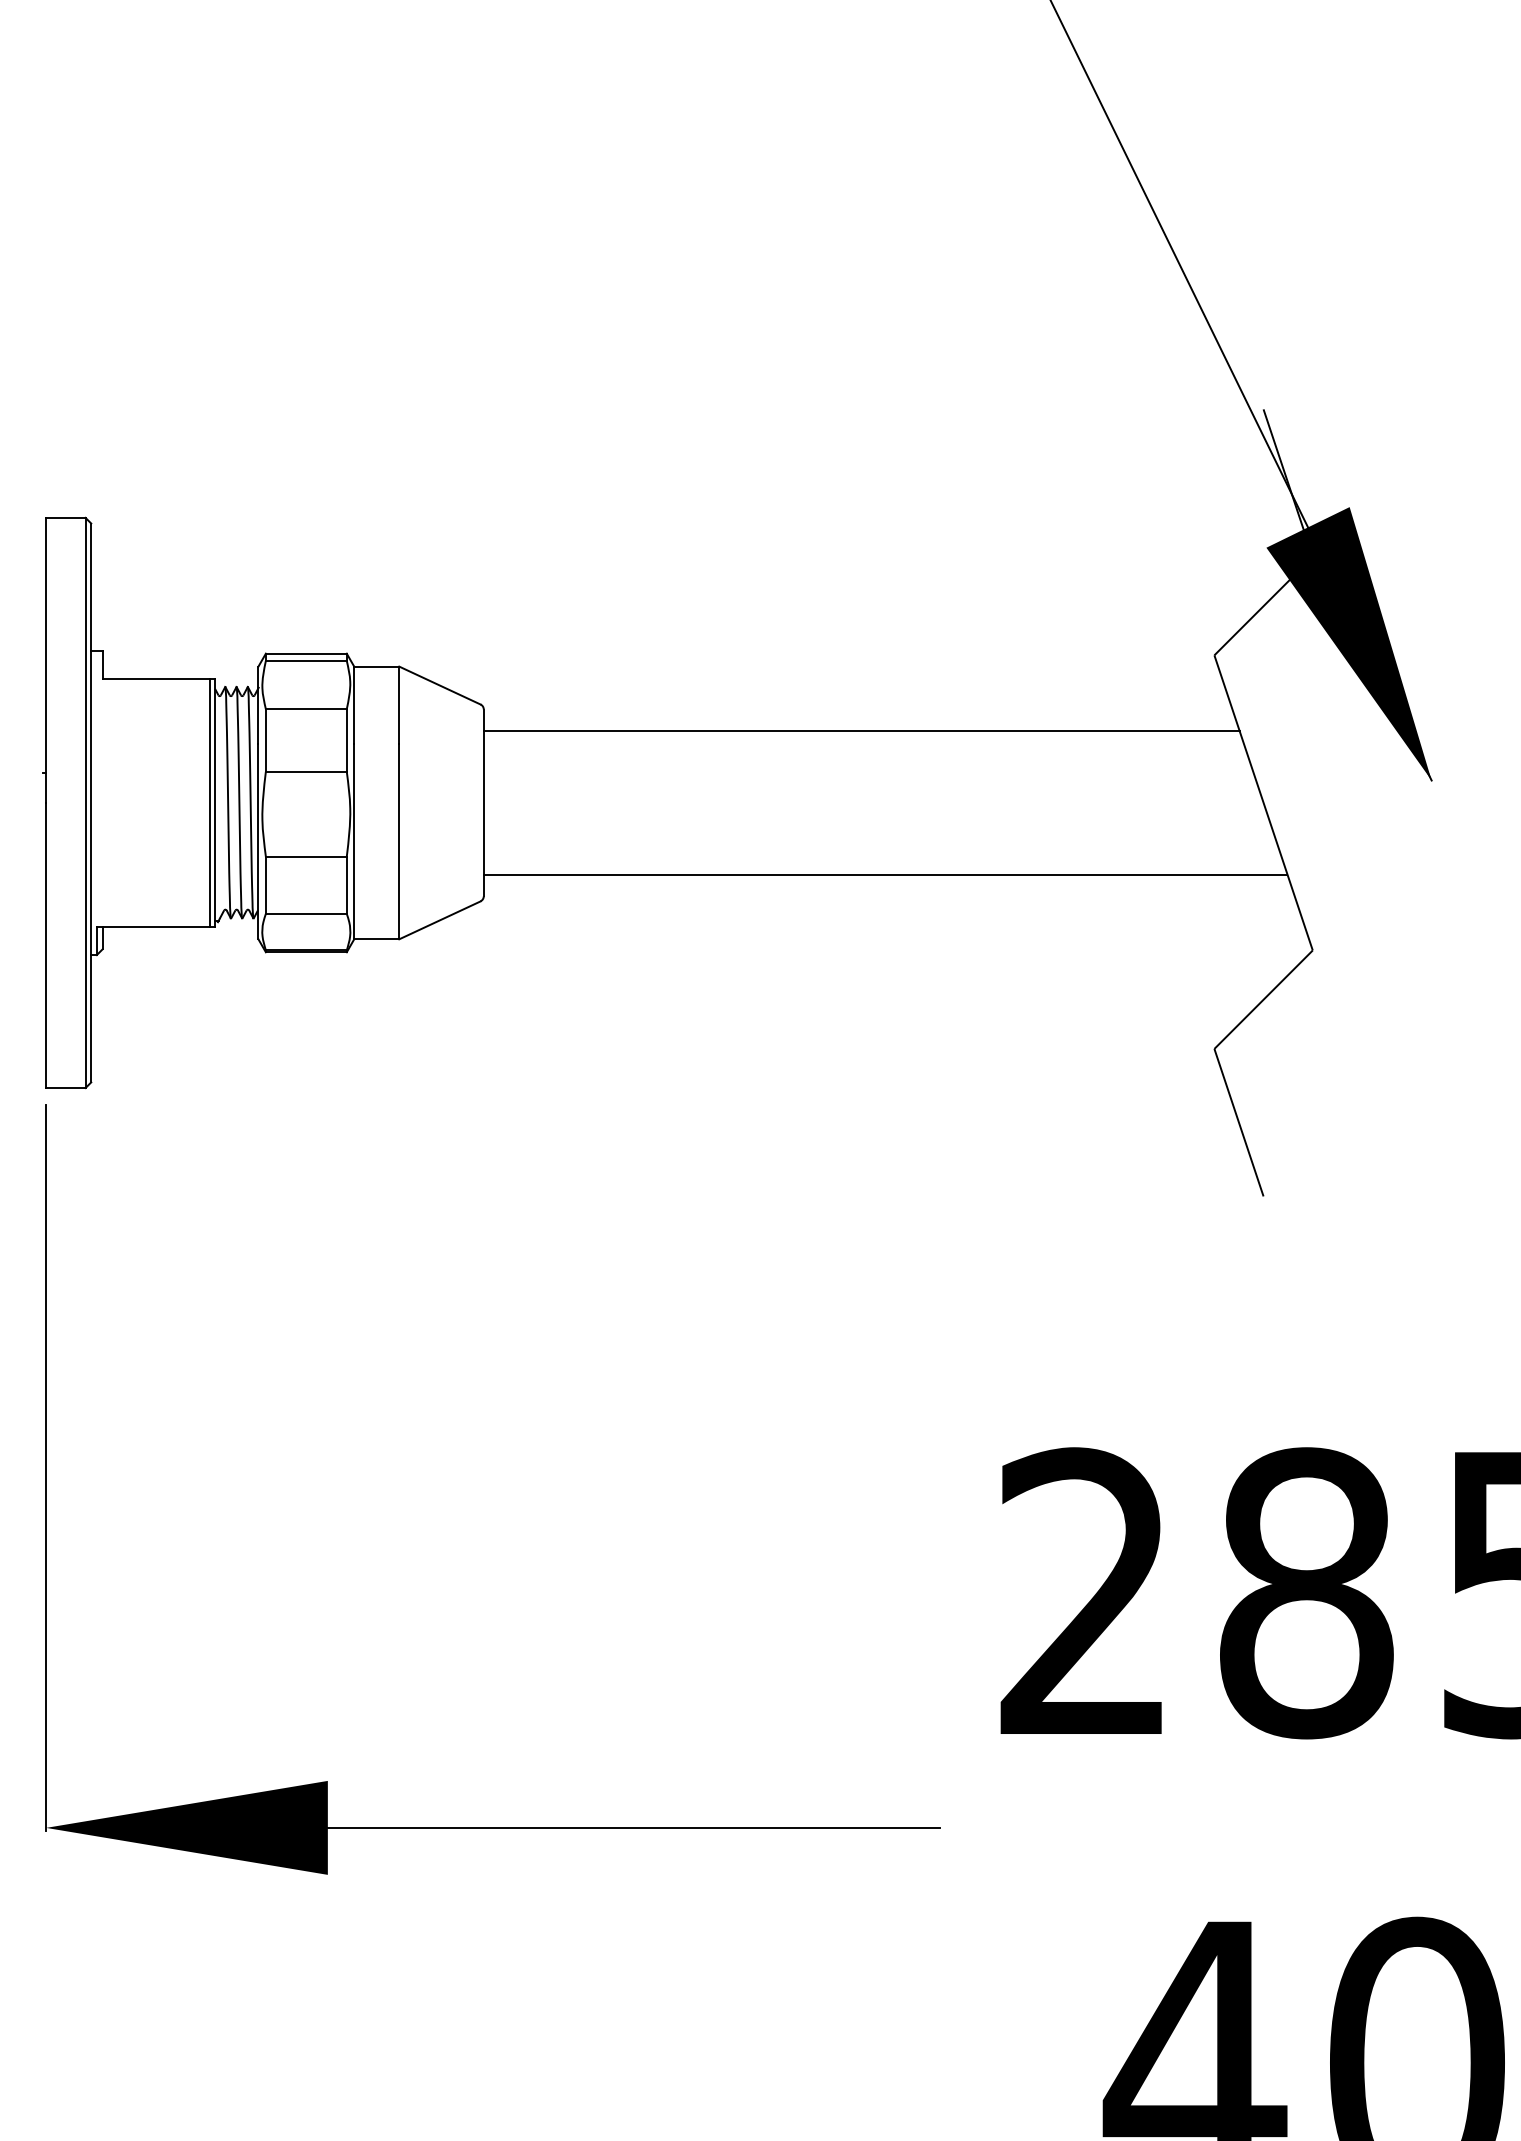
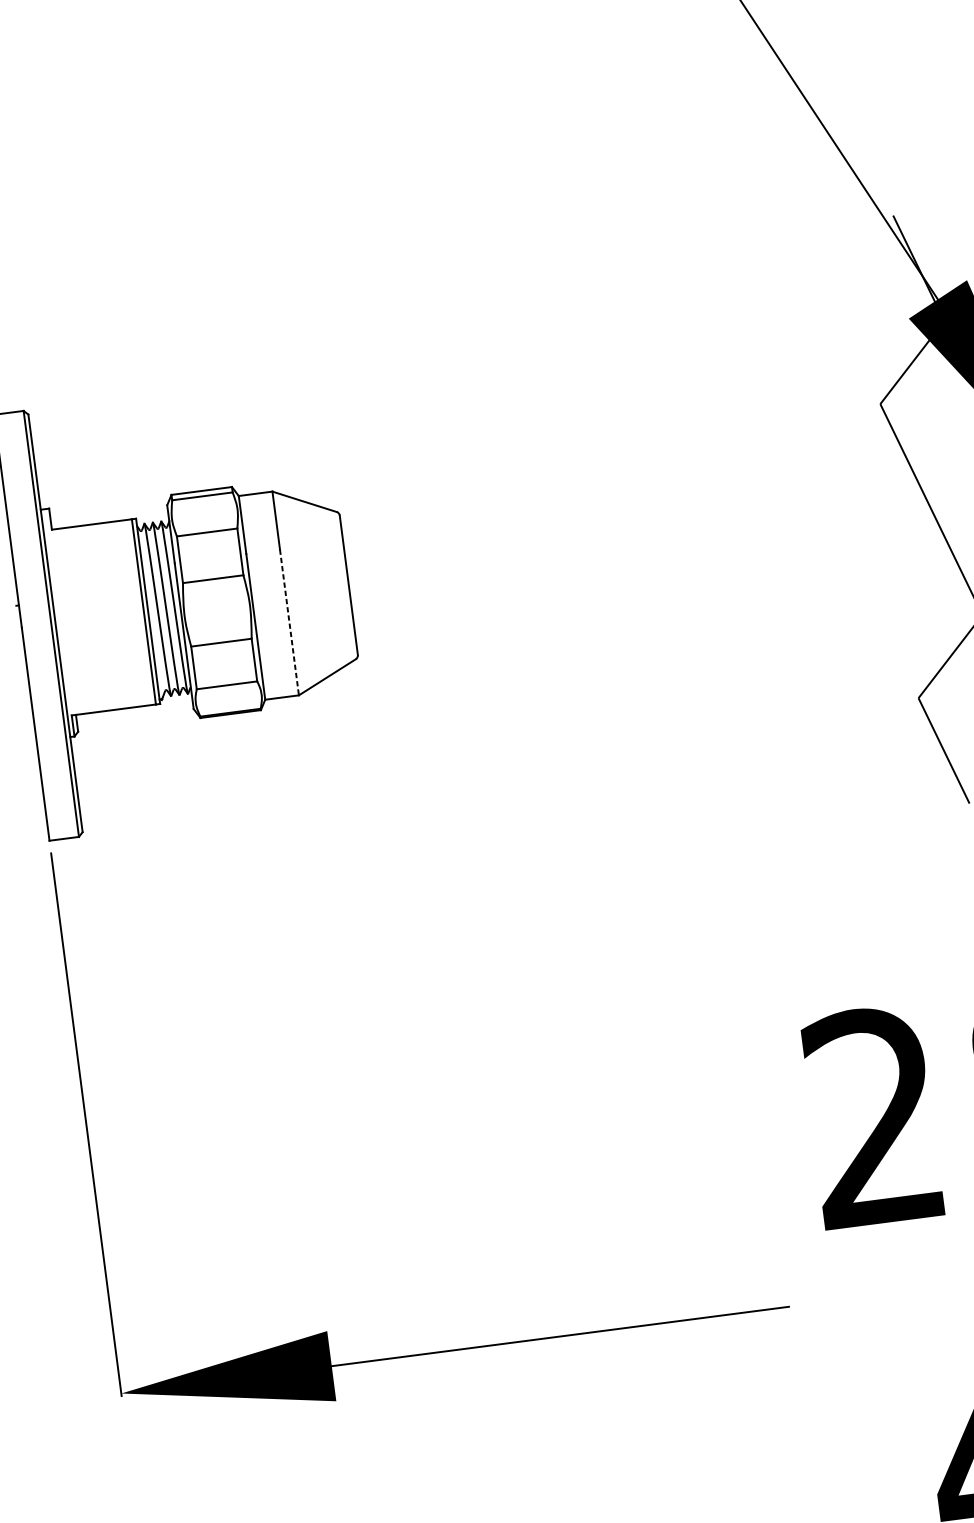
line: (861, 731) -> (624, 495), removed
line: (399, 841) -> (289, 622), solid -> dashed
line: (885, 874) -> (655, 599), removed

